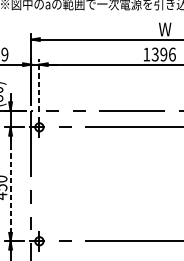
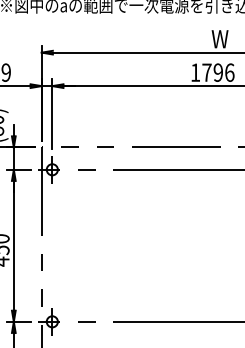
text: (154, 54) -> (206, 72), 1396 -> 1796
line: (39, 85) -> (52, 114), dashed -> solid
line: (10, 184) -> (13, 245), dashed -> solid

